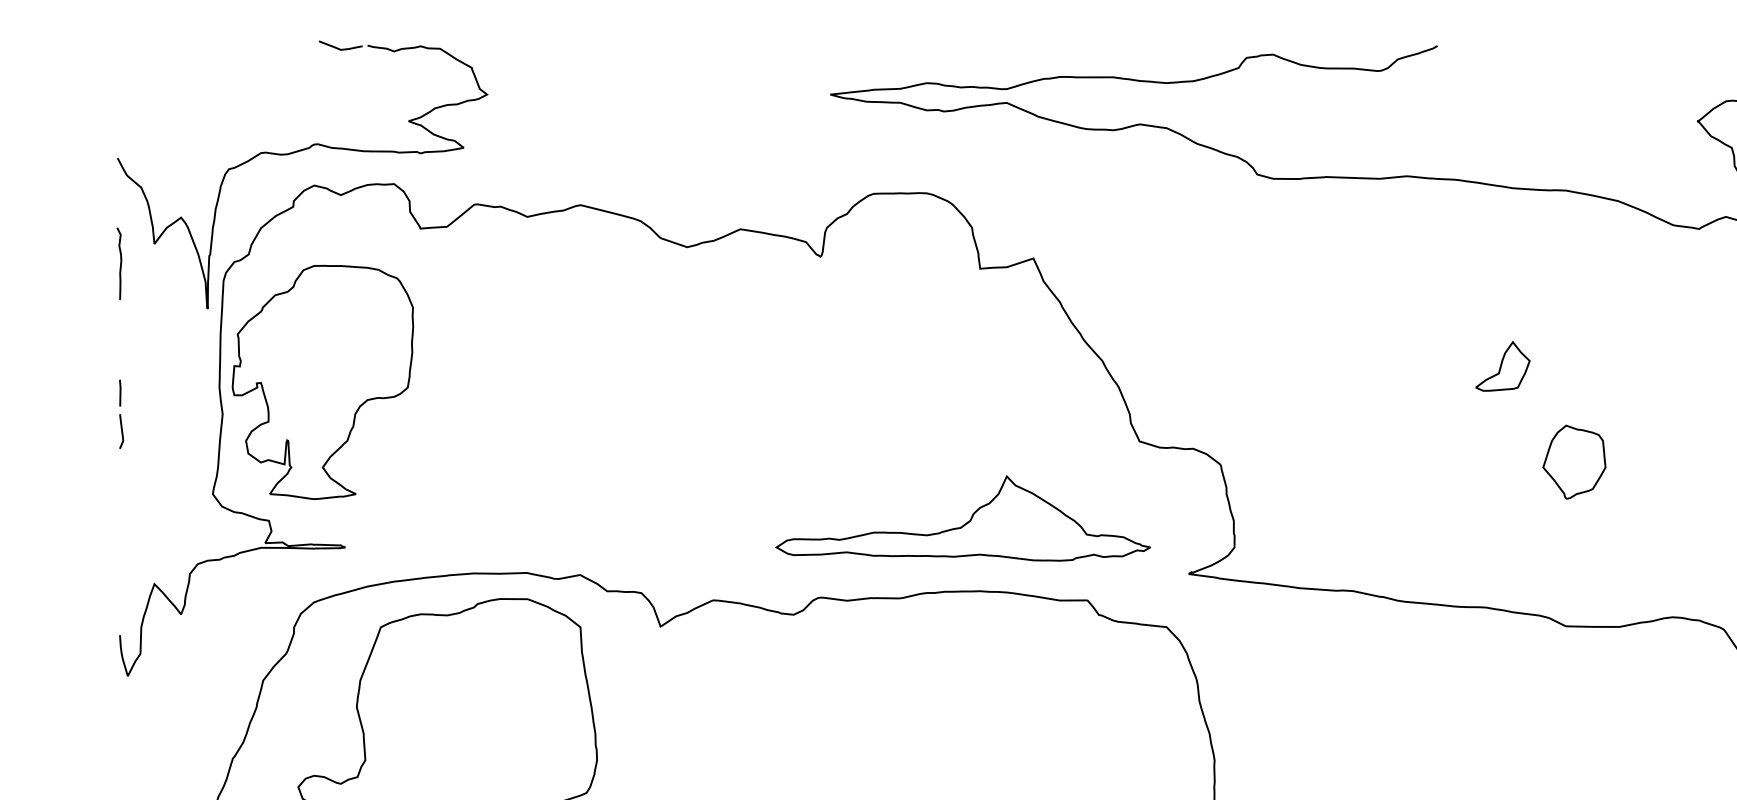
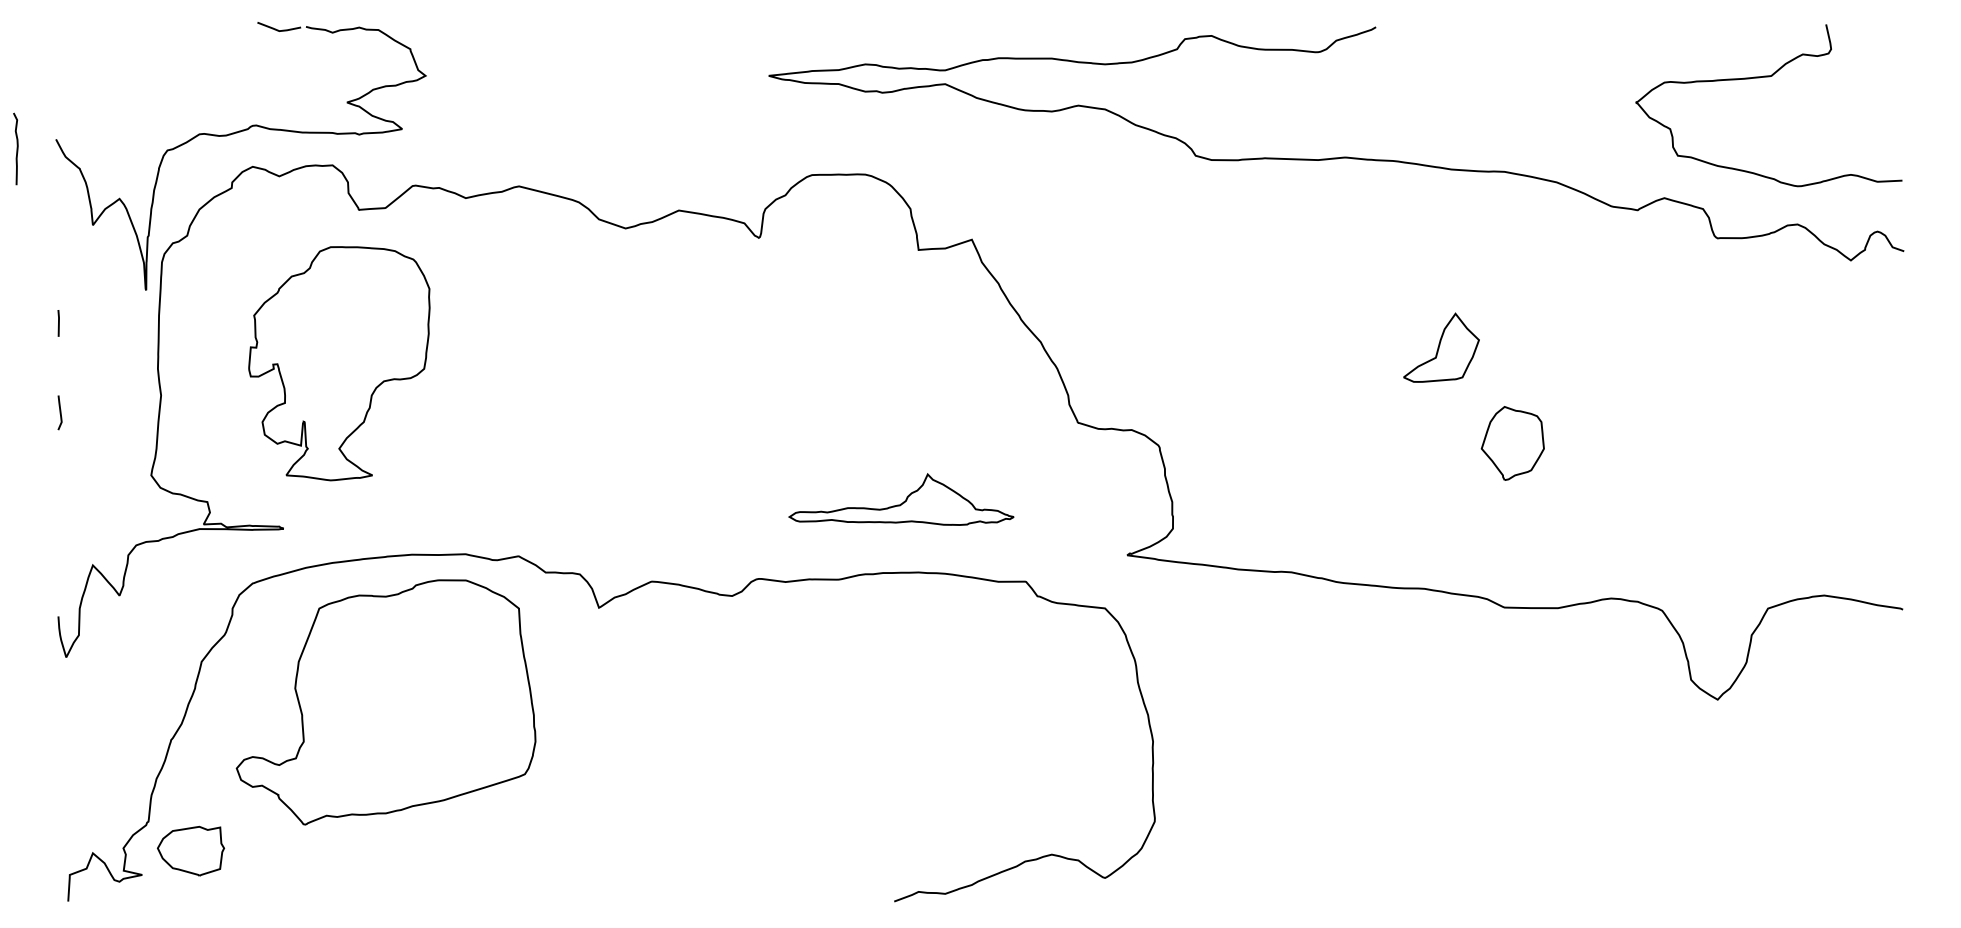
curve: (120, 263) -> (16, 148), moved
part: (1502, 366) -> (1440, 347), size x1.4
part: (323, 382) -> (339, 363), moved
line: (120, 393) -> (58, 323), moved
part: (963, 518) -> (901, 499), size x0.6

